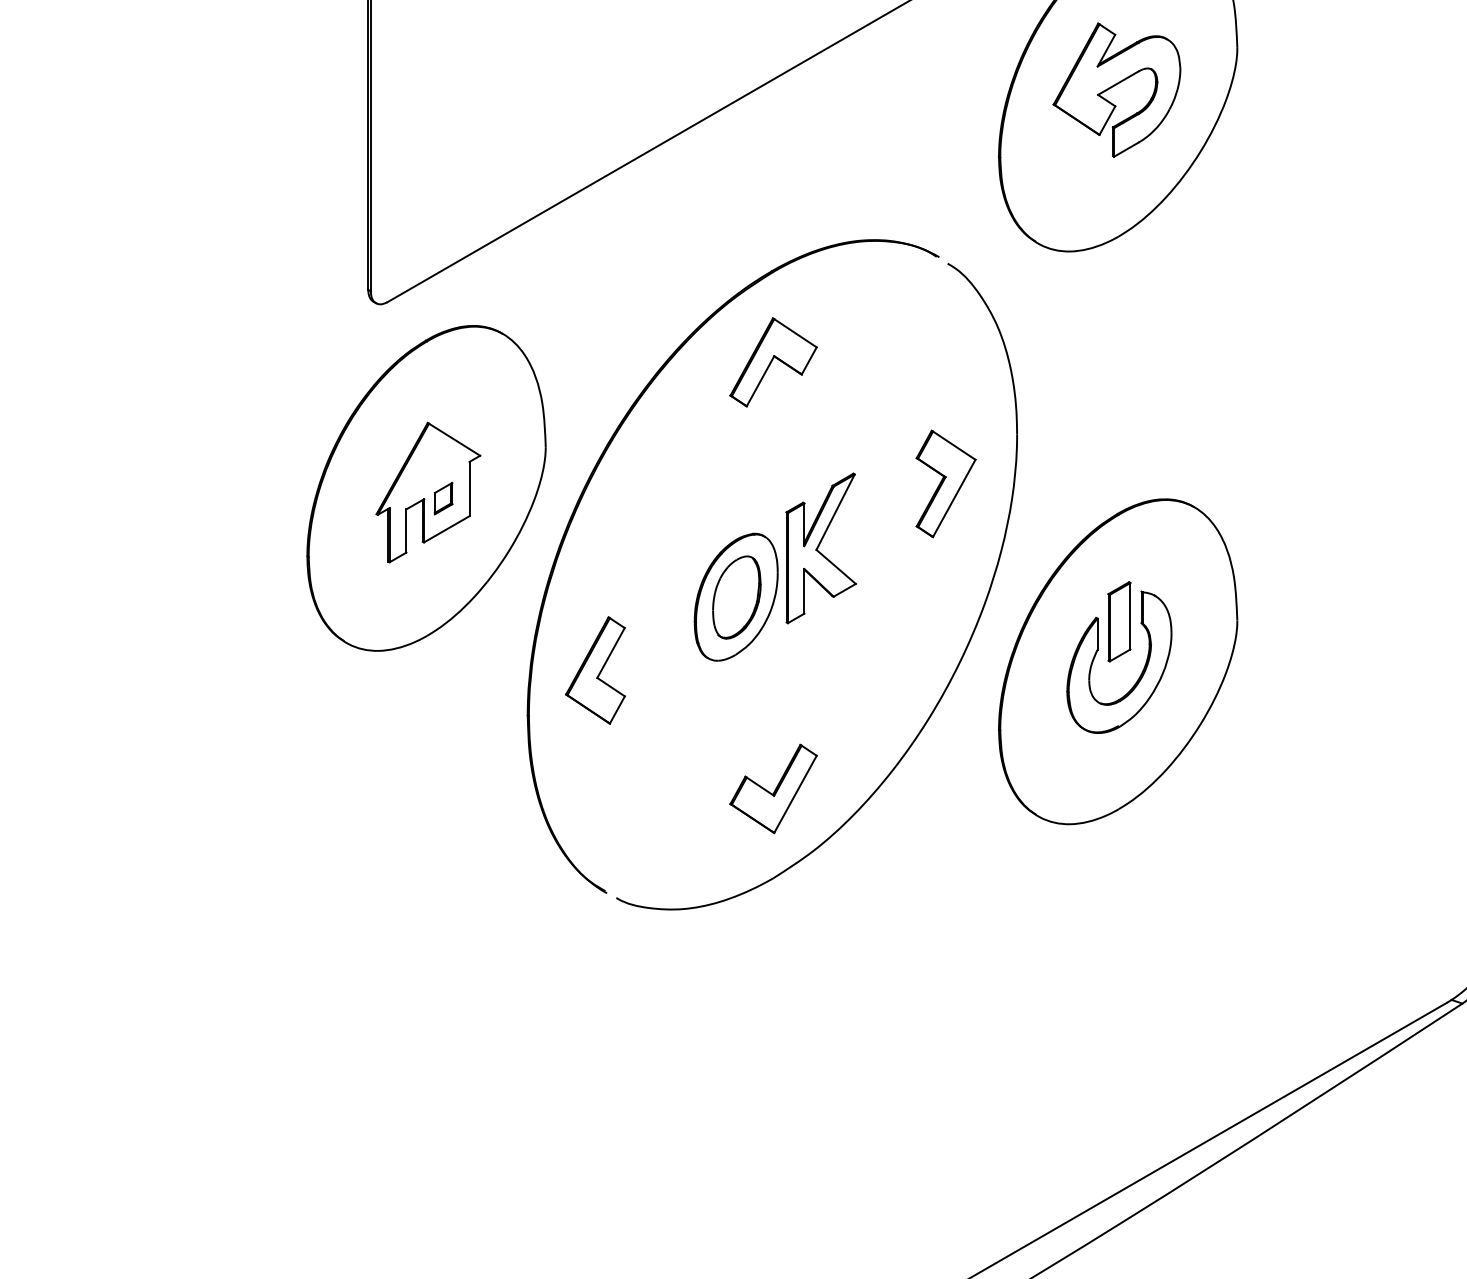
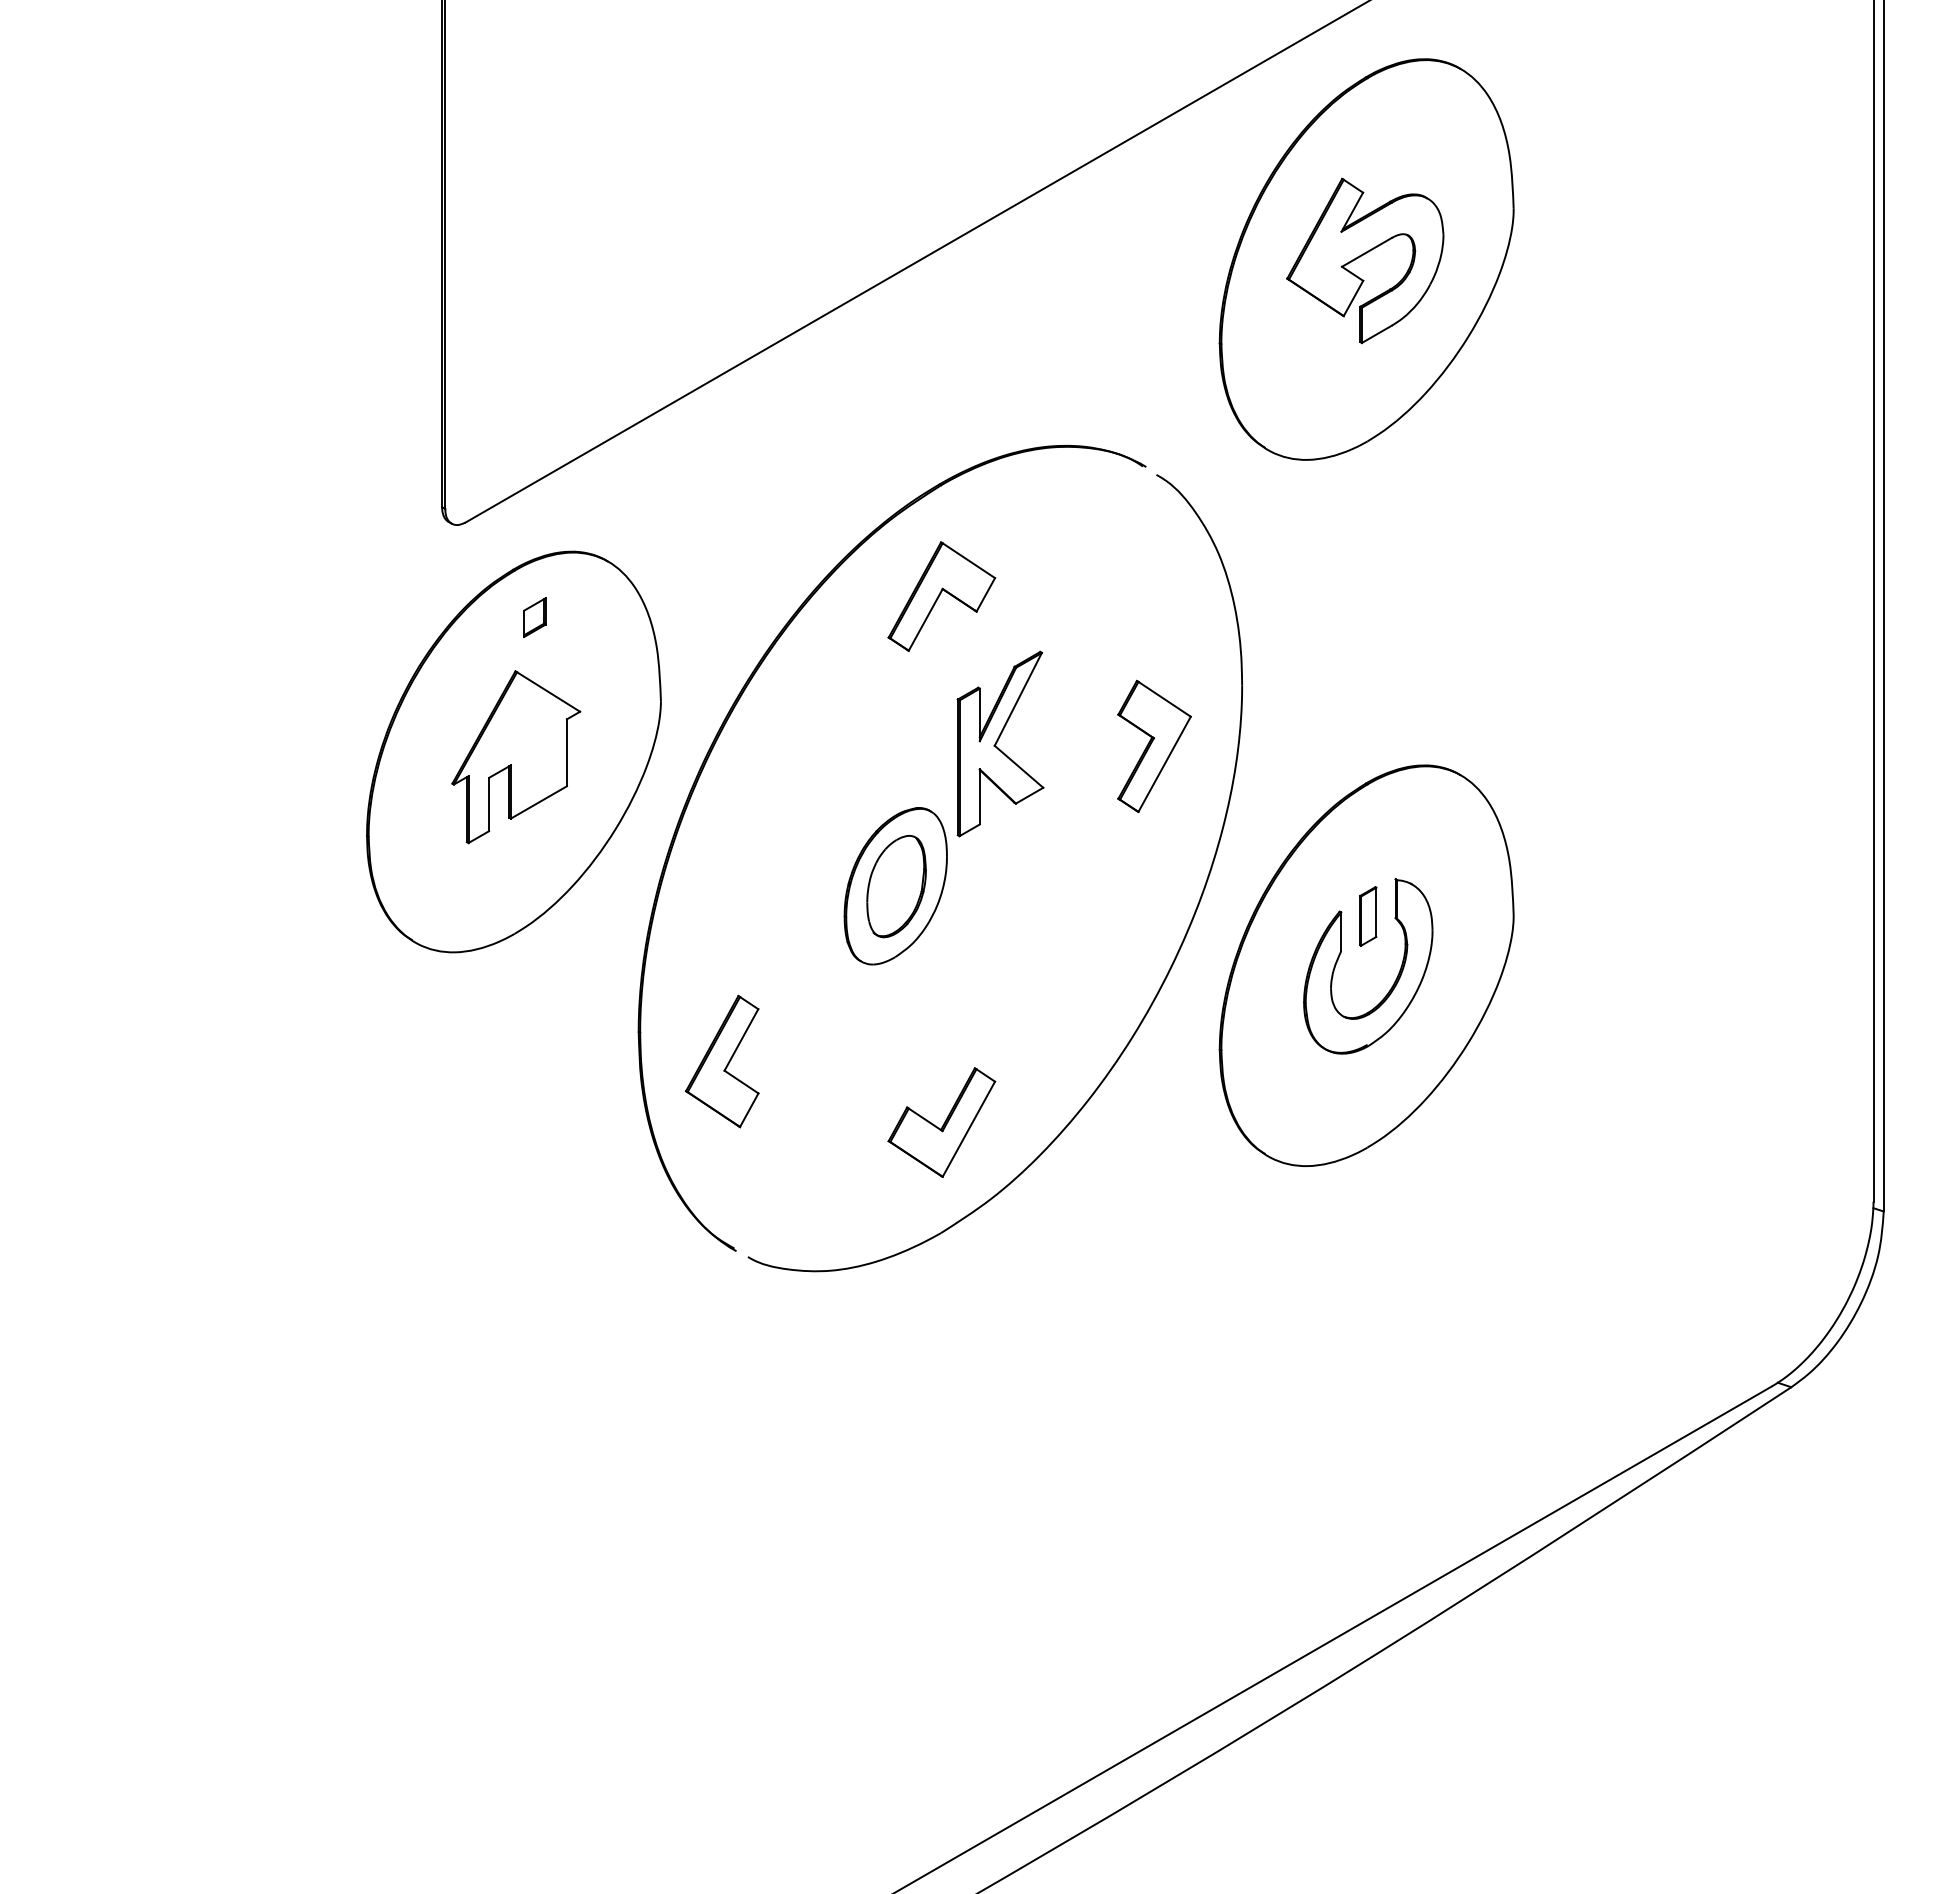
part: (443, 498) -> (534, 617), moved
part: (821, 548) -> (1000, 743), moved
part: (1118, 621) -> (1367, 916), size x0.6
part: (594, 670) -> (721, 1061), moved

